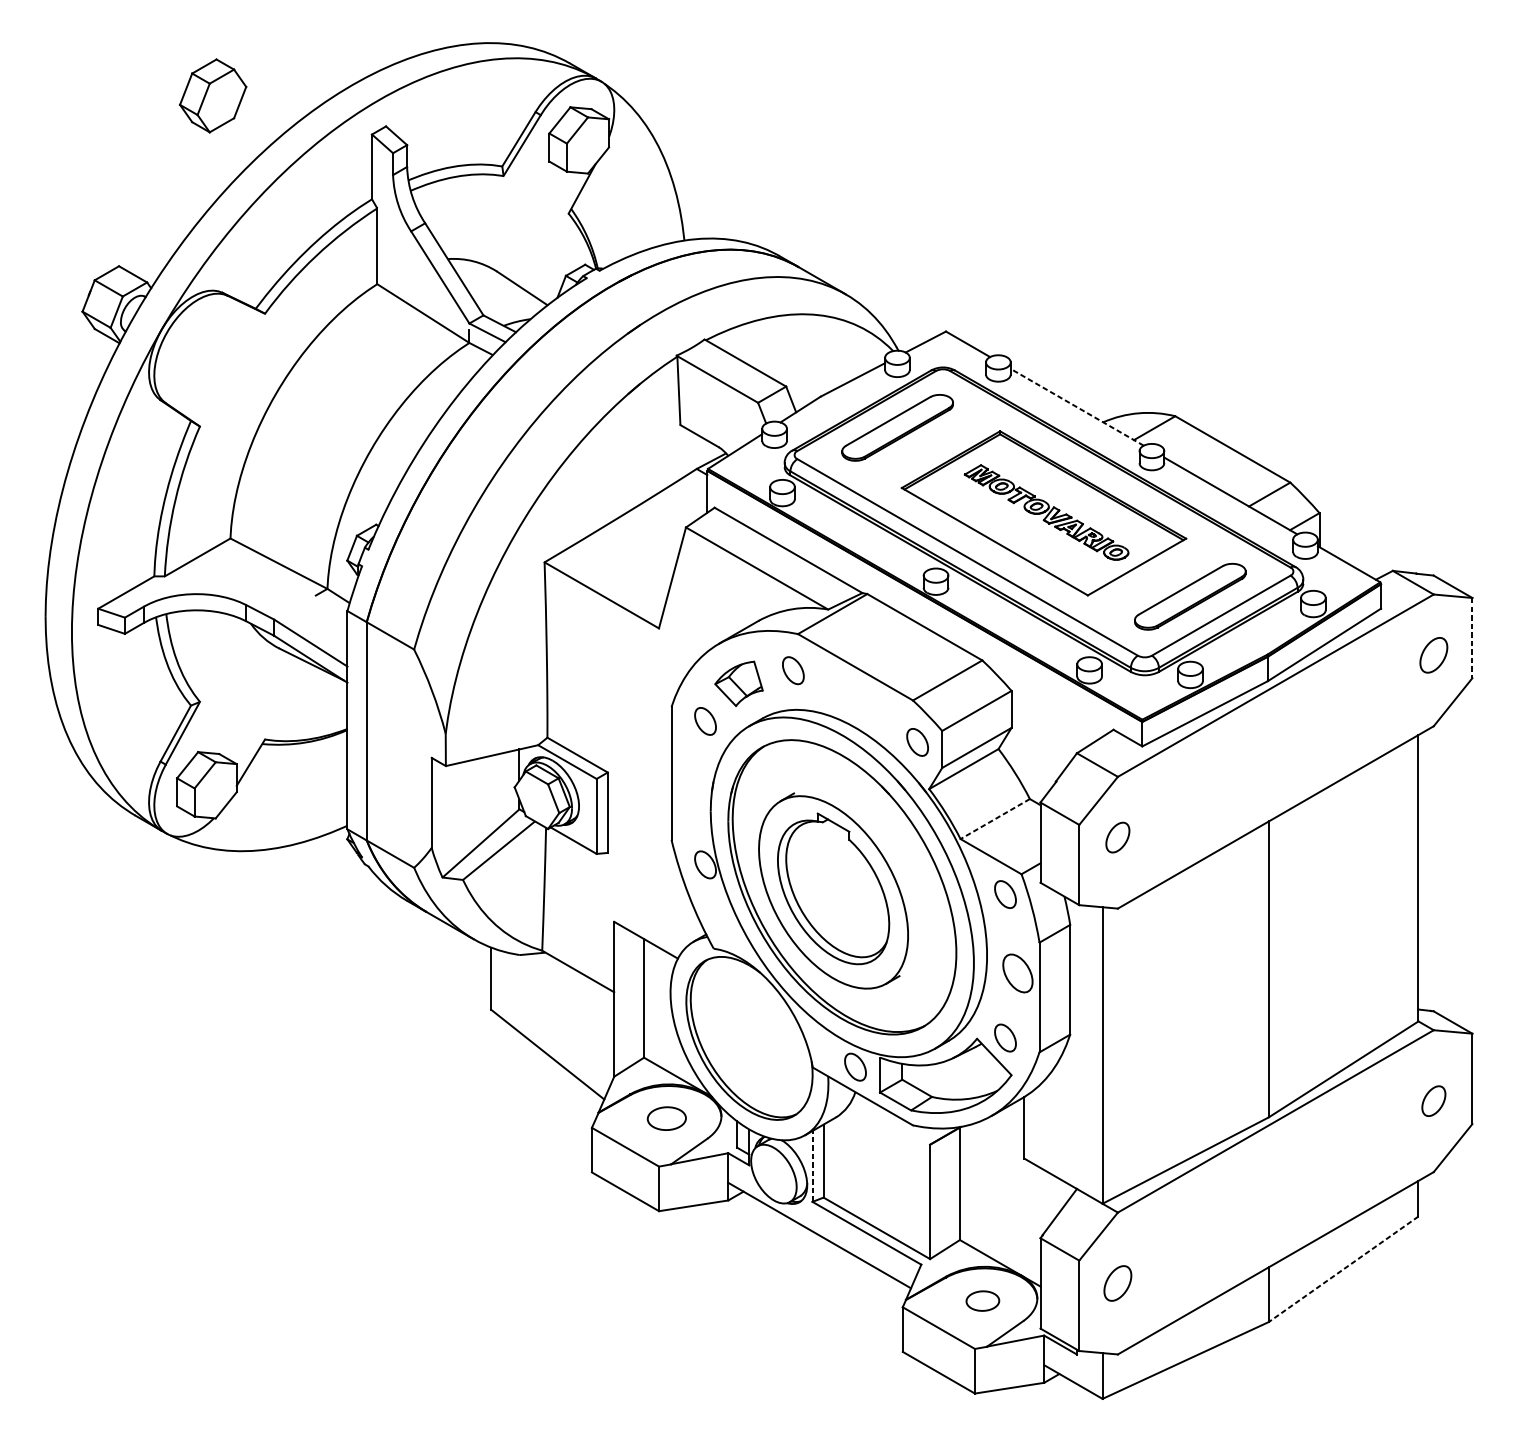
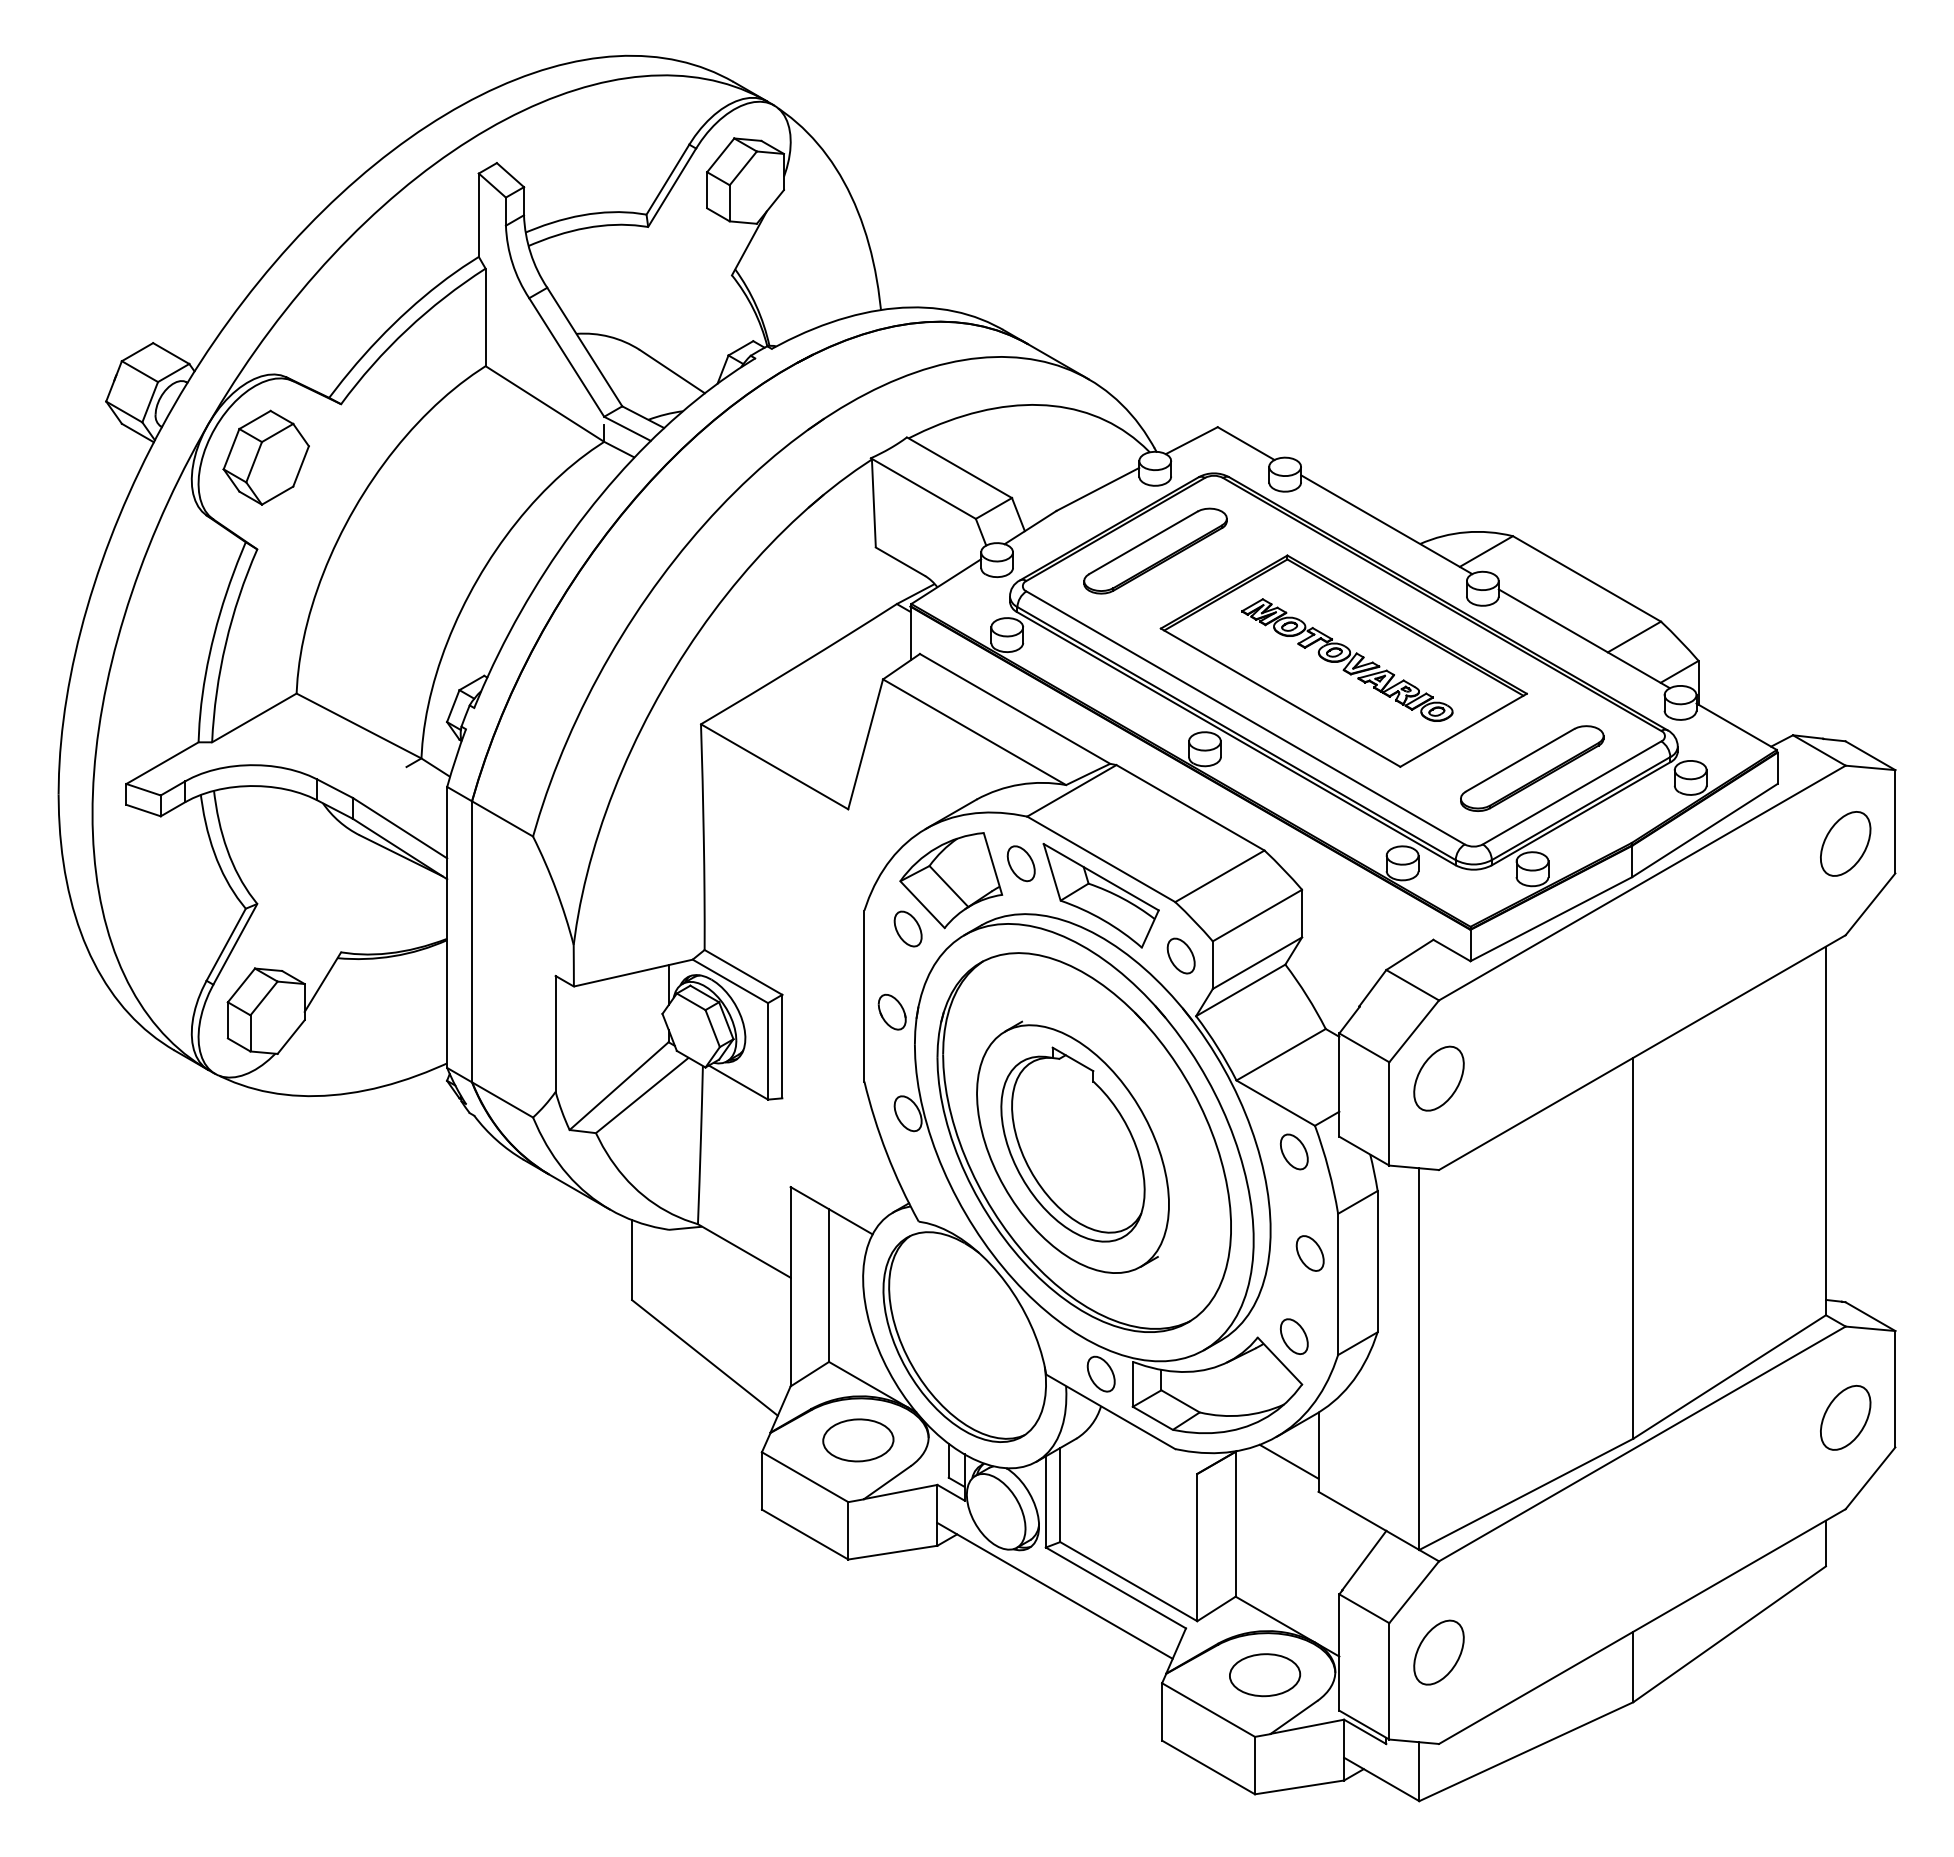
part: (212, 95) -> (265, 457), moved
line: (1077, 407) -> (1386, 524), dashed -> solid
line: (1472, 637) -> (1895, 821), dashed -> solid
part: (1433, 654) -> (1845, 843), size x1.43
part: (739, 683) -> (951, 880), size x1.67
part: (854, 695) -> (1100, 895), added
part: (692, 785) -> (891, 1011), added
line: (995, 818) -> (1281, 1054), dashed -> solid
part: (1117, 837) -> (1438, 1078), size x1.67
part: (1017, 973) -> (1309, 1253), size x0.71
part: (1433, 1100) -> (1845, 1417), size x1.67
part: (666, 1118) -> (858, 1440), size x1.43
line: (1000, 1135) -> (1288, 1461), added
line: (812, 1166) -> (1045, 1501), dashed -> solid
line: (1343, 1269) -> (1729, 1634), dashed -> solid
part: (1117, 1283) -> (1438, 1652), size x1.43
part: (983, 1301) -> (1265, 1675), size x1.67

